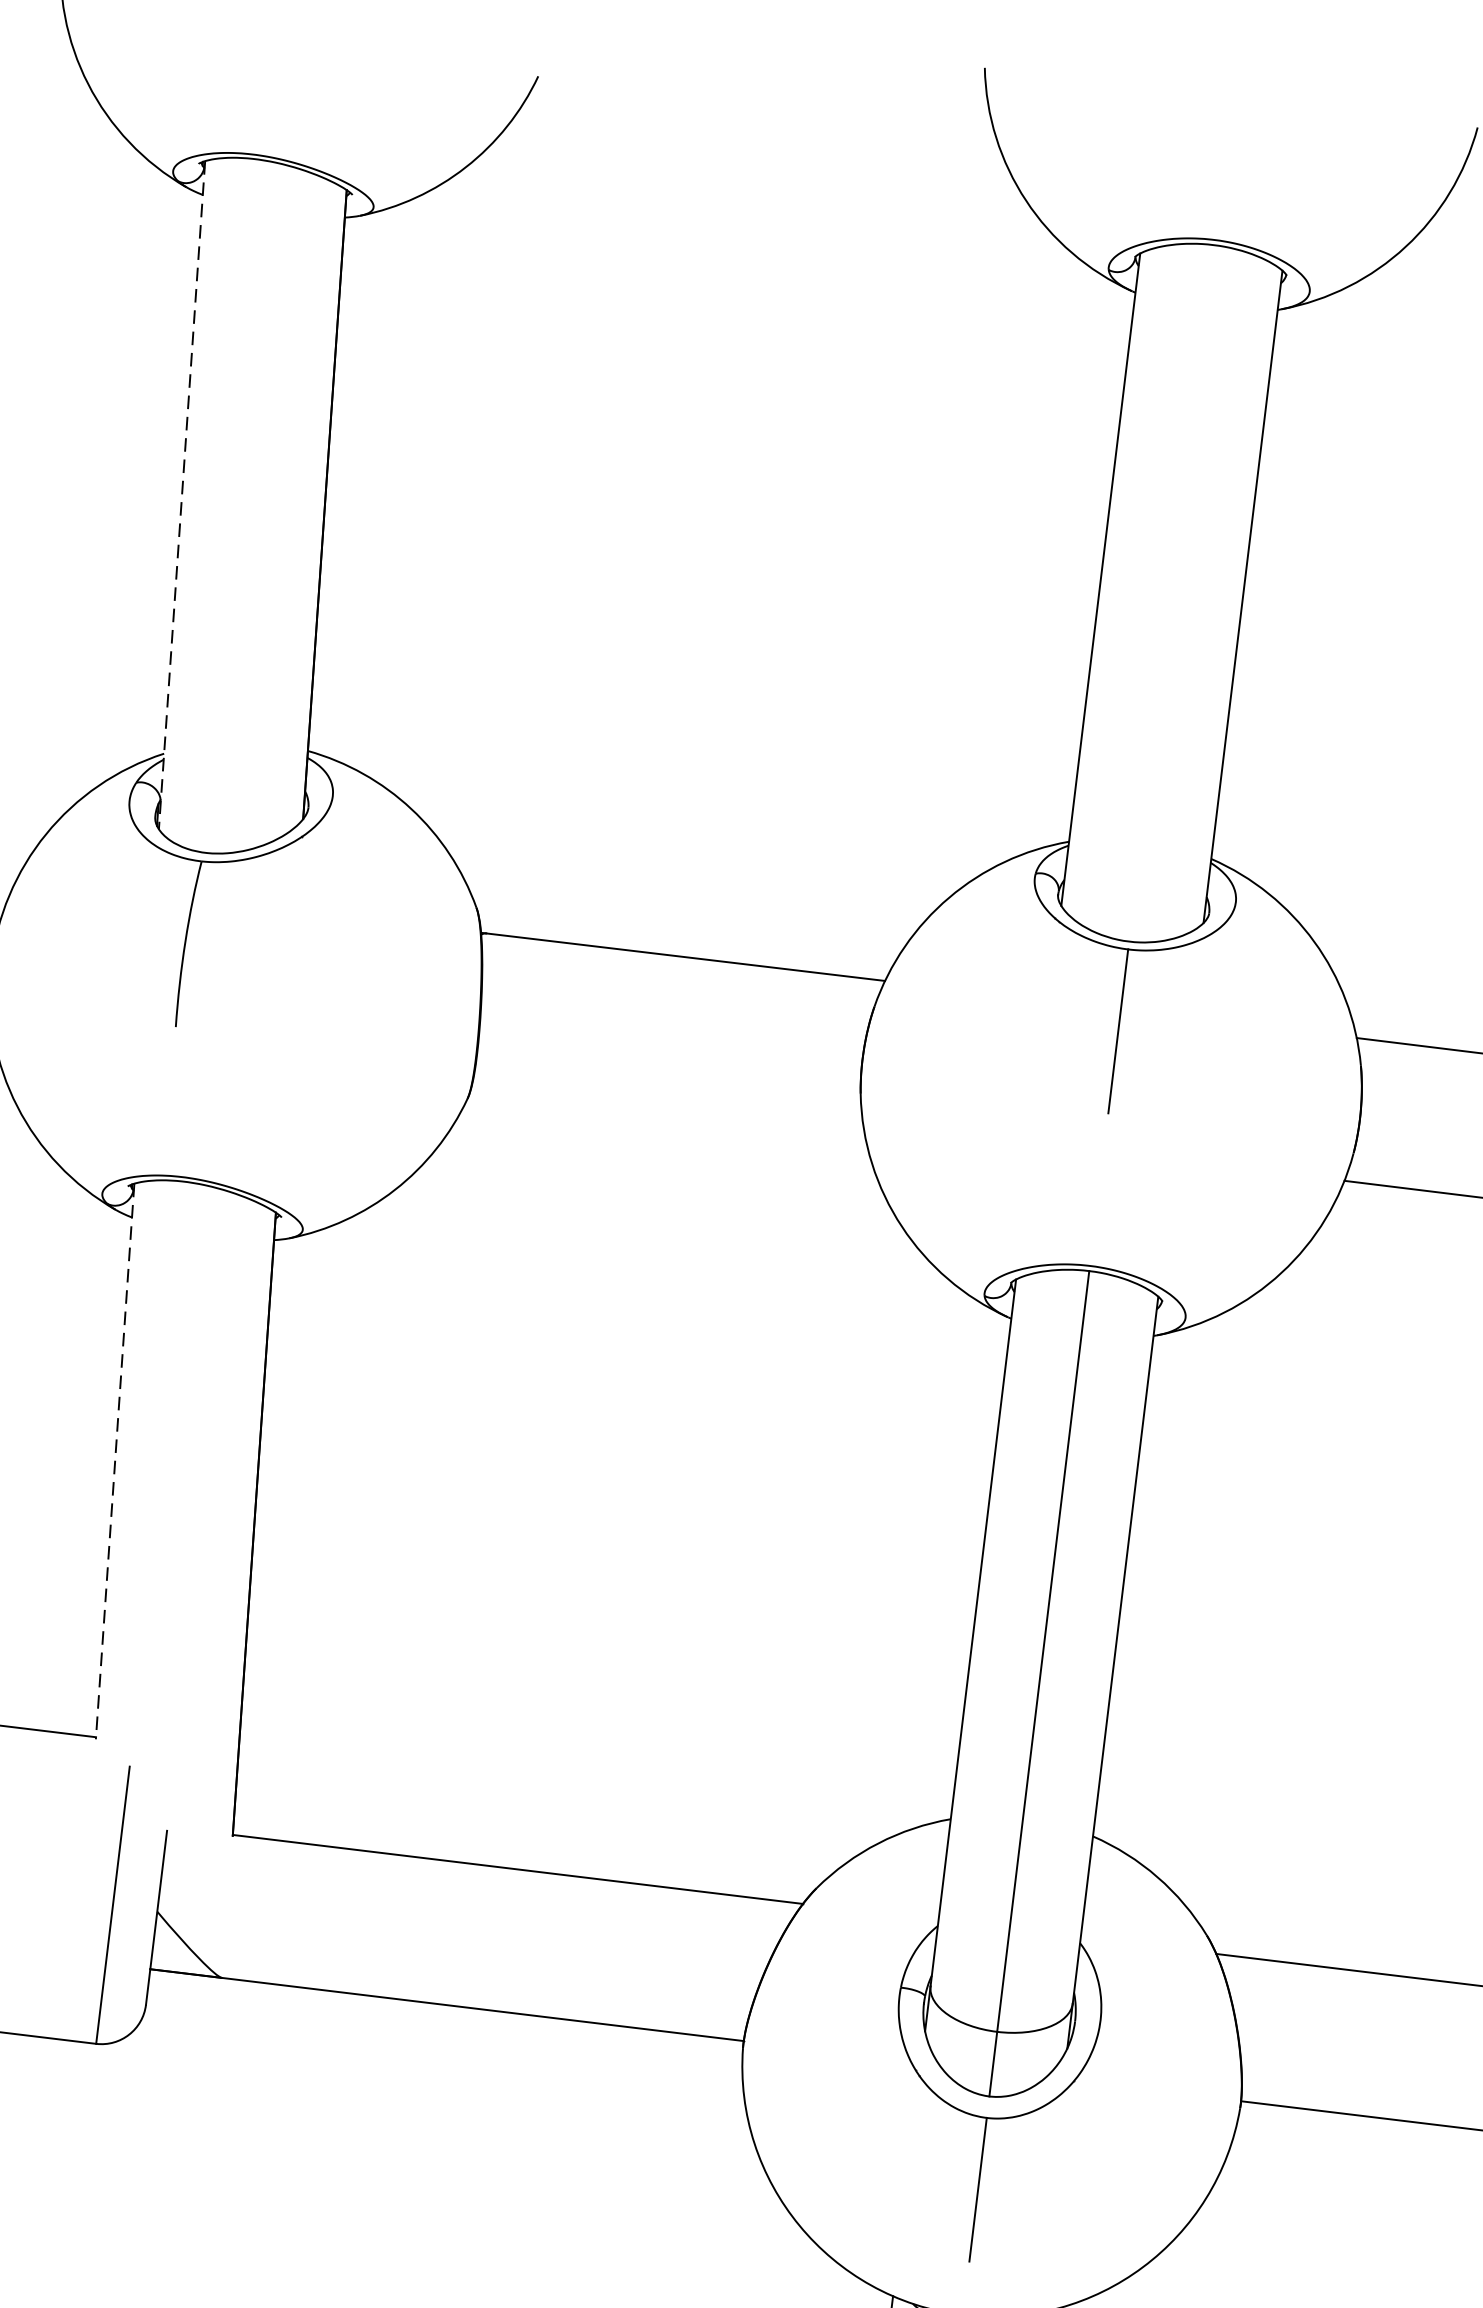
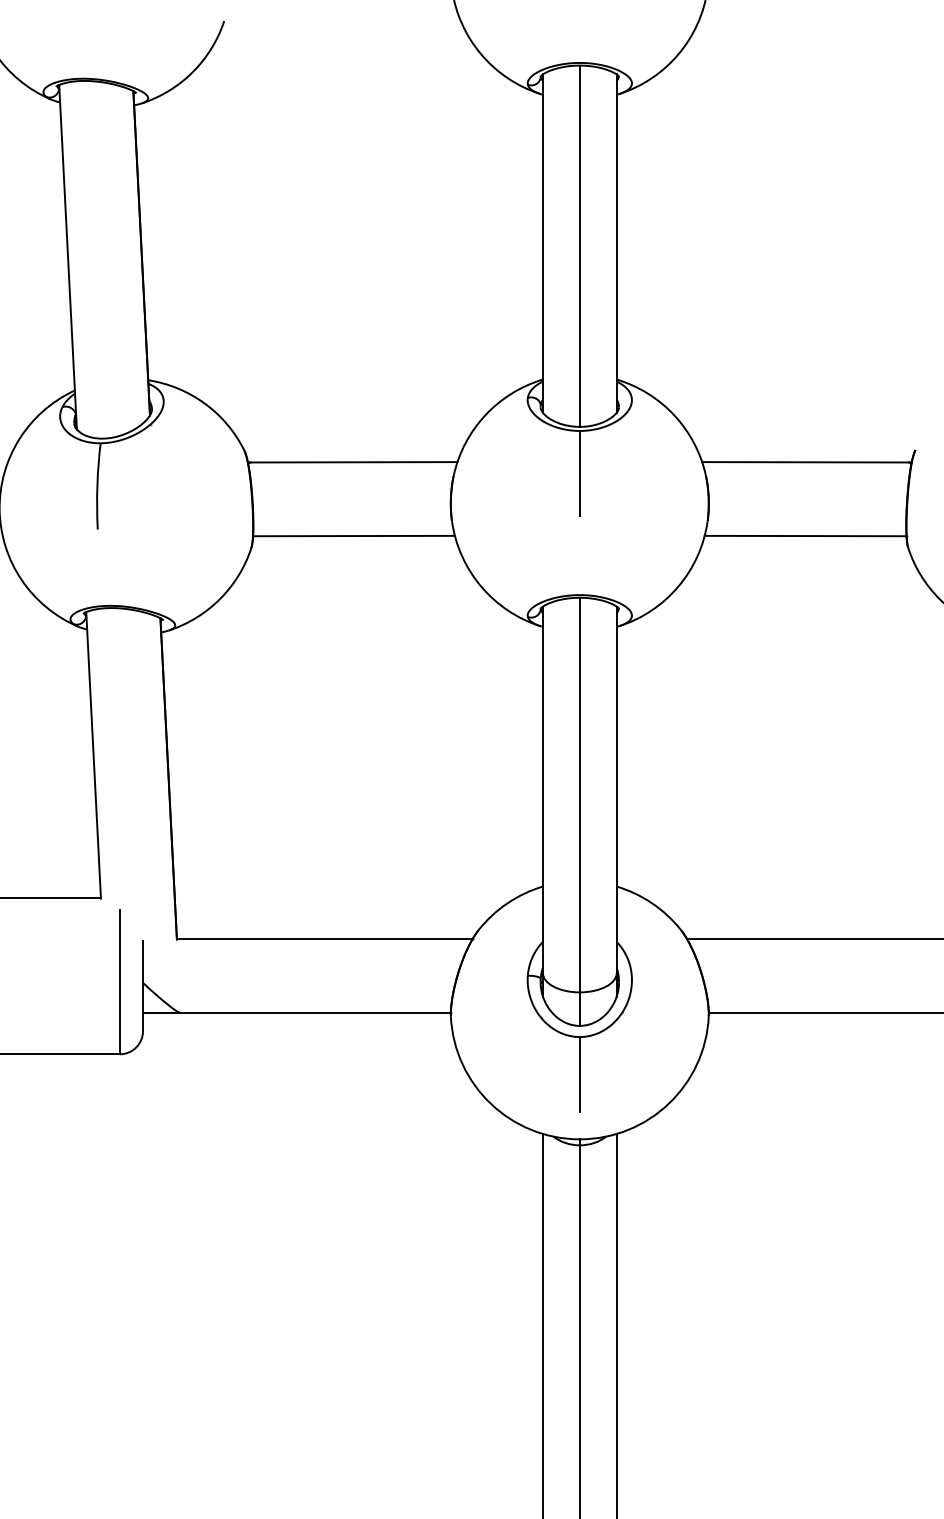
line: (182, 495) -> (68, 257), dashed -> solid
line: (1170, 591) -> (579, 245), added
line: (667, 1098) -> (353, 535), added
line: (114, 1461) -> (93, 755), dashed -> solid

